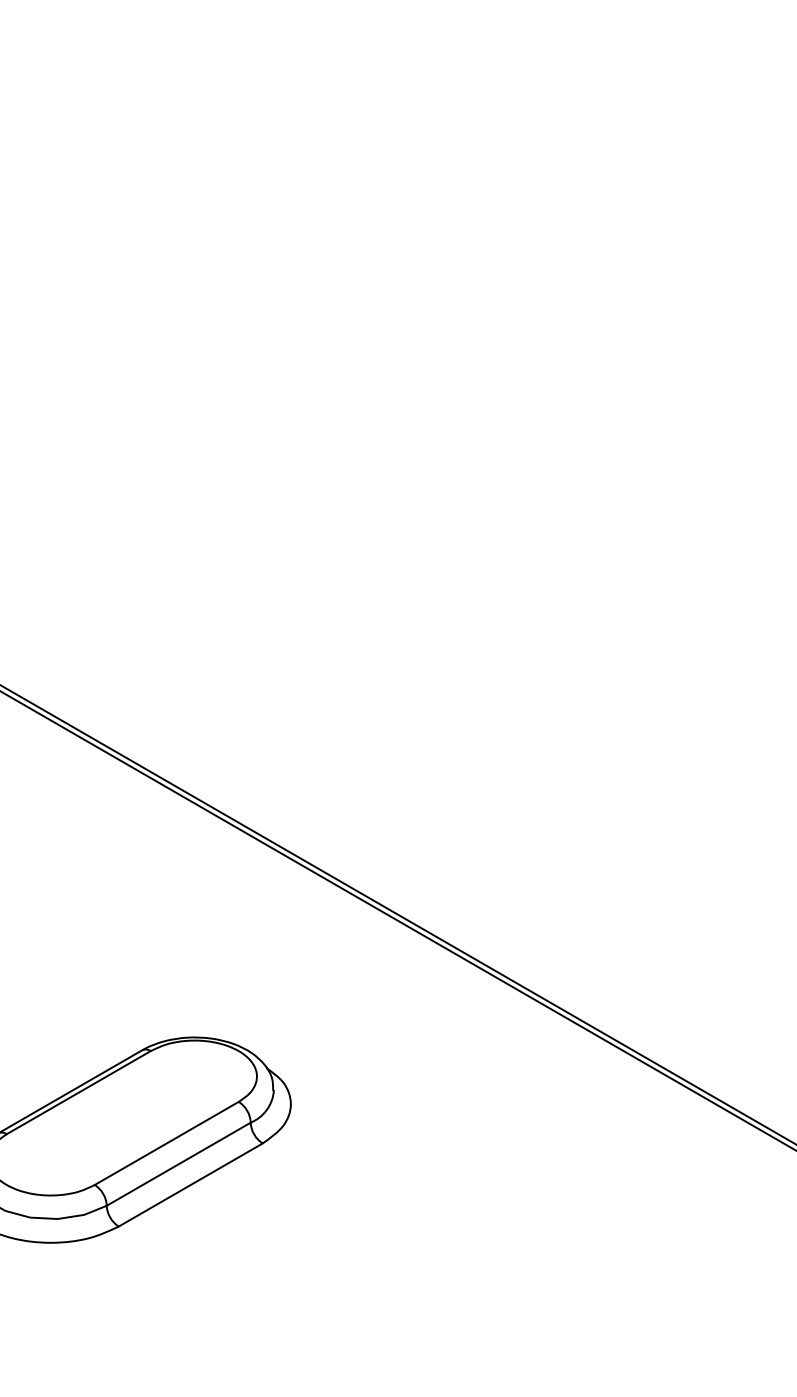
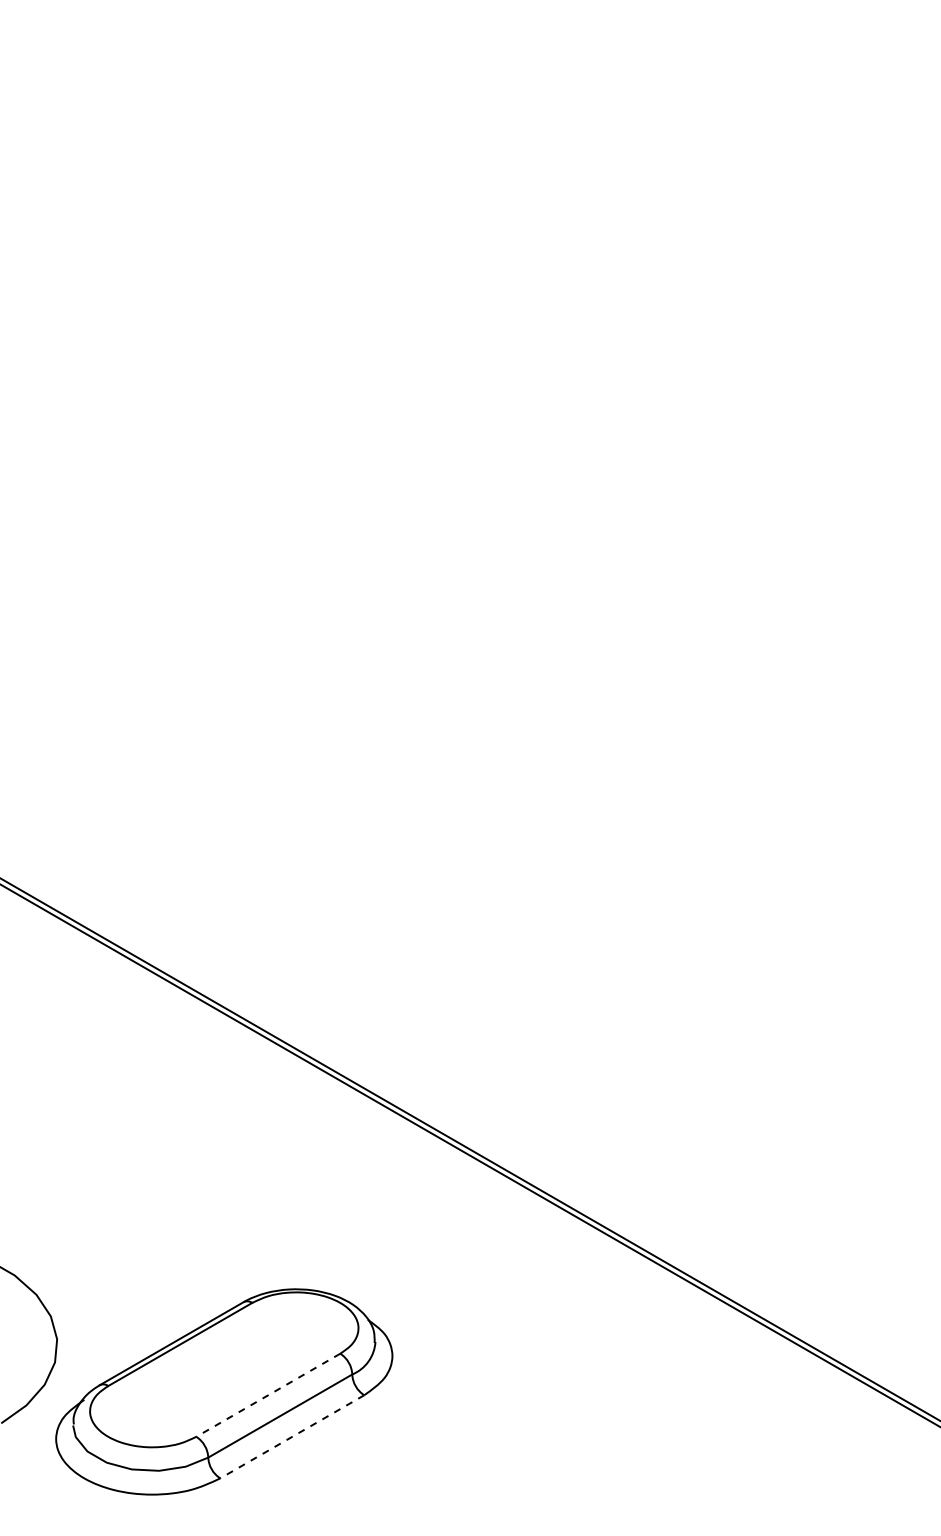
line: (165, 1143) -> (267, 1395), solid -> dashed
line: (189, 1185) -> (291, 1437), solid -> dashed

